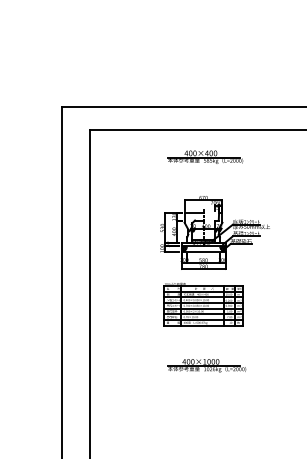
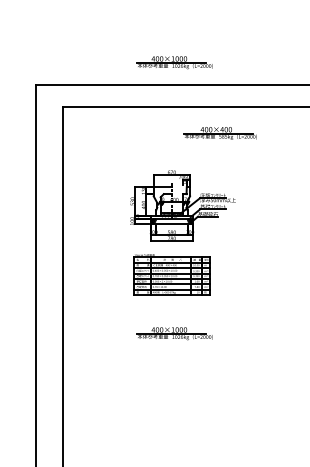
part: (206, 83) -> (174, 62), added
part: (204, 157) -> (219, 133), moved

